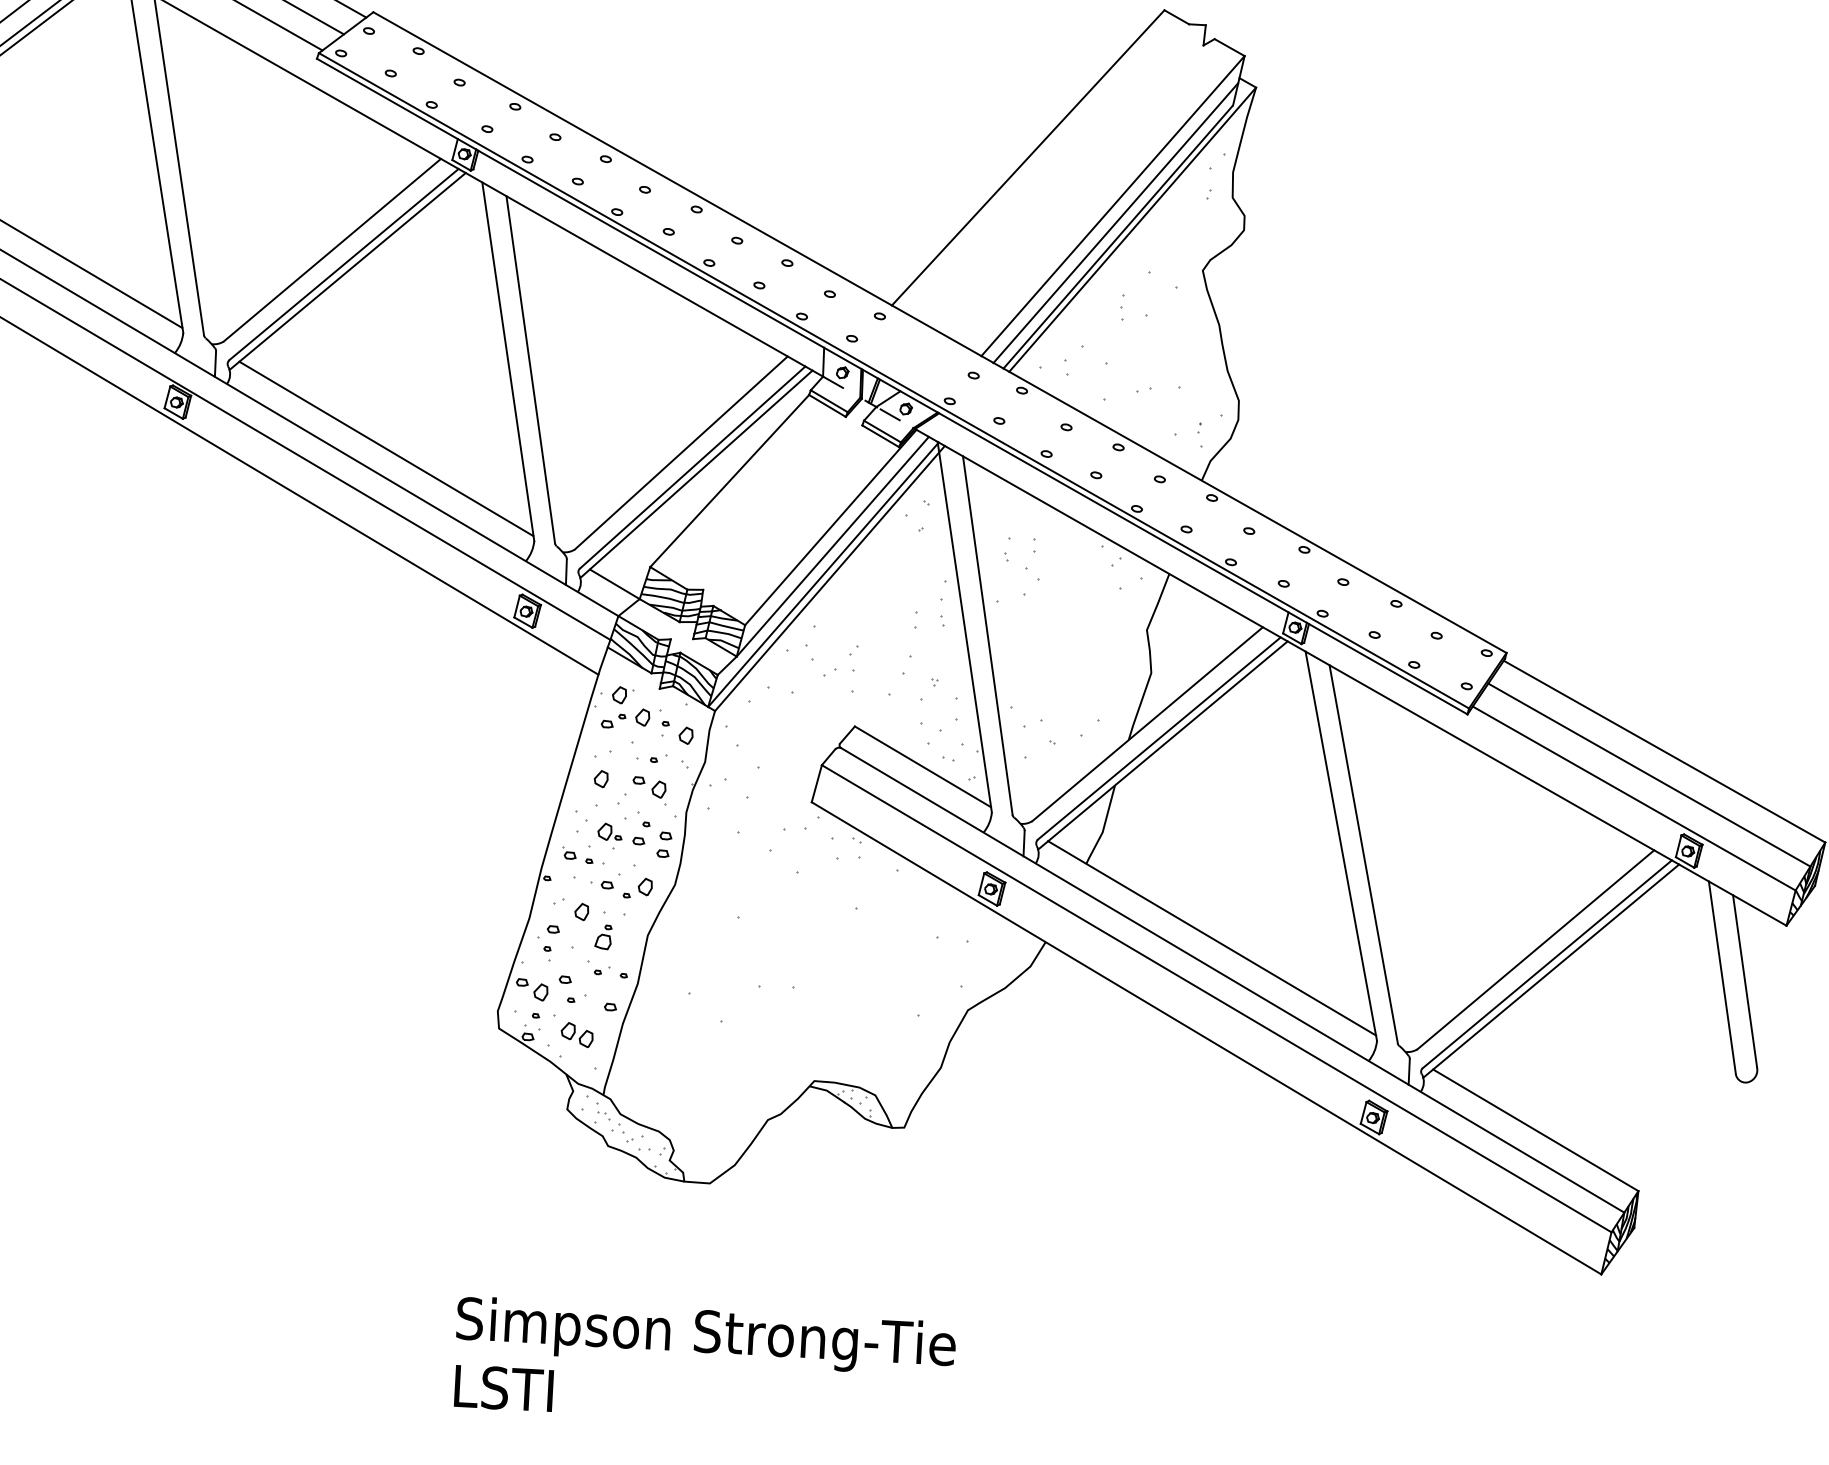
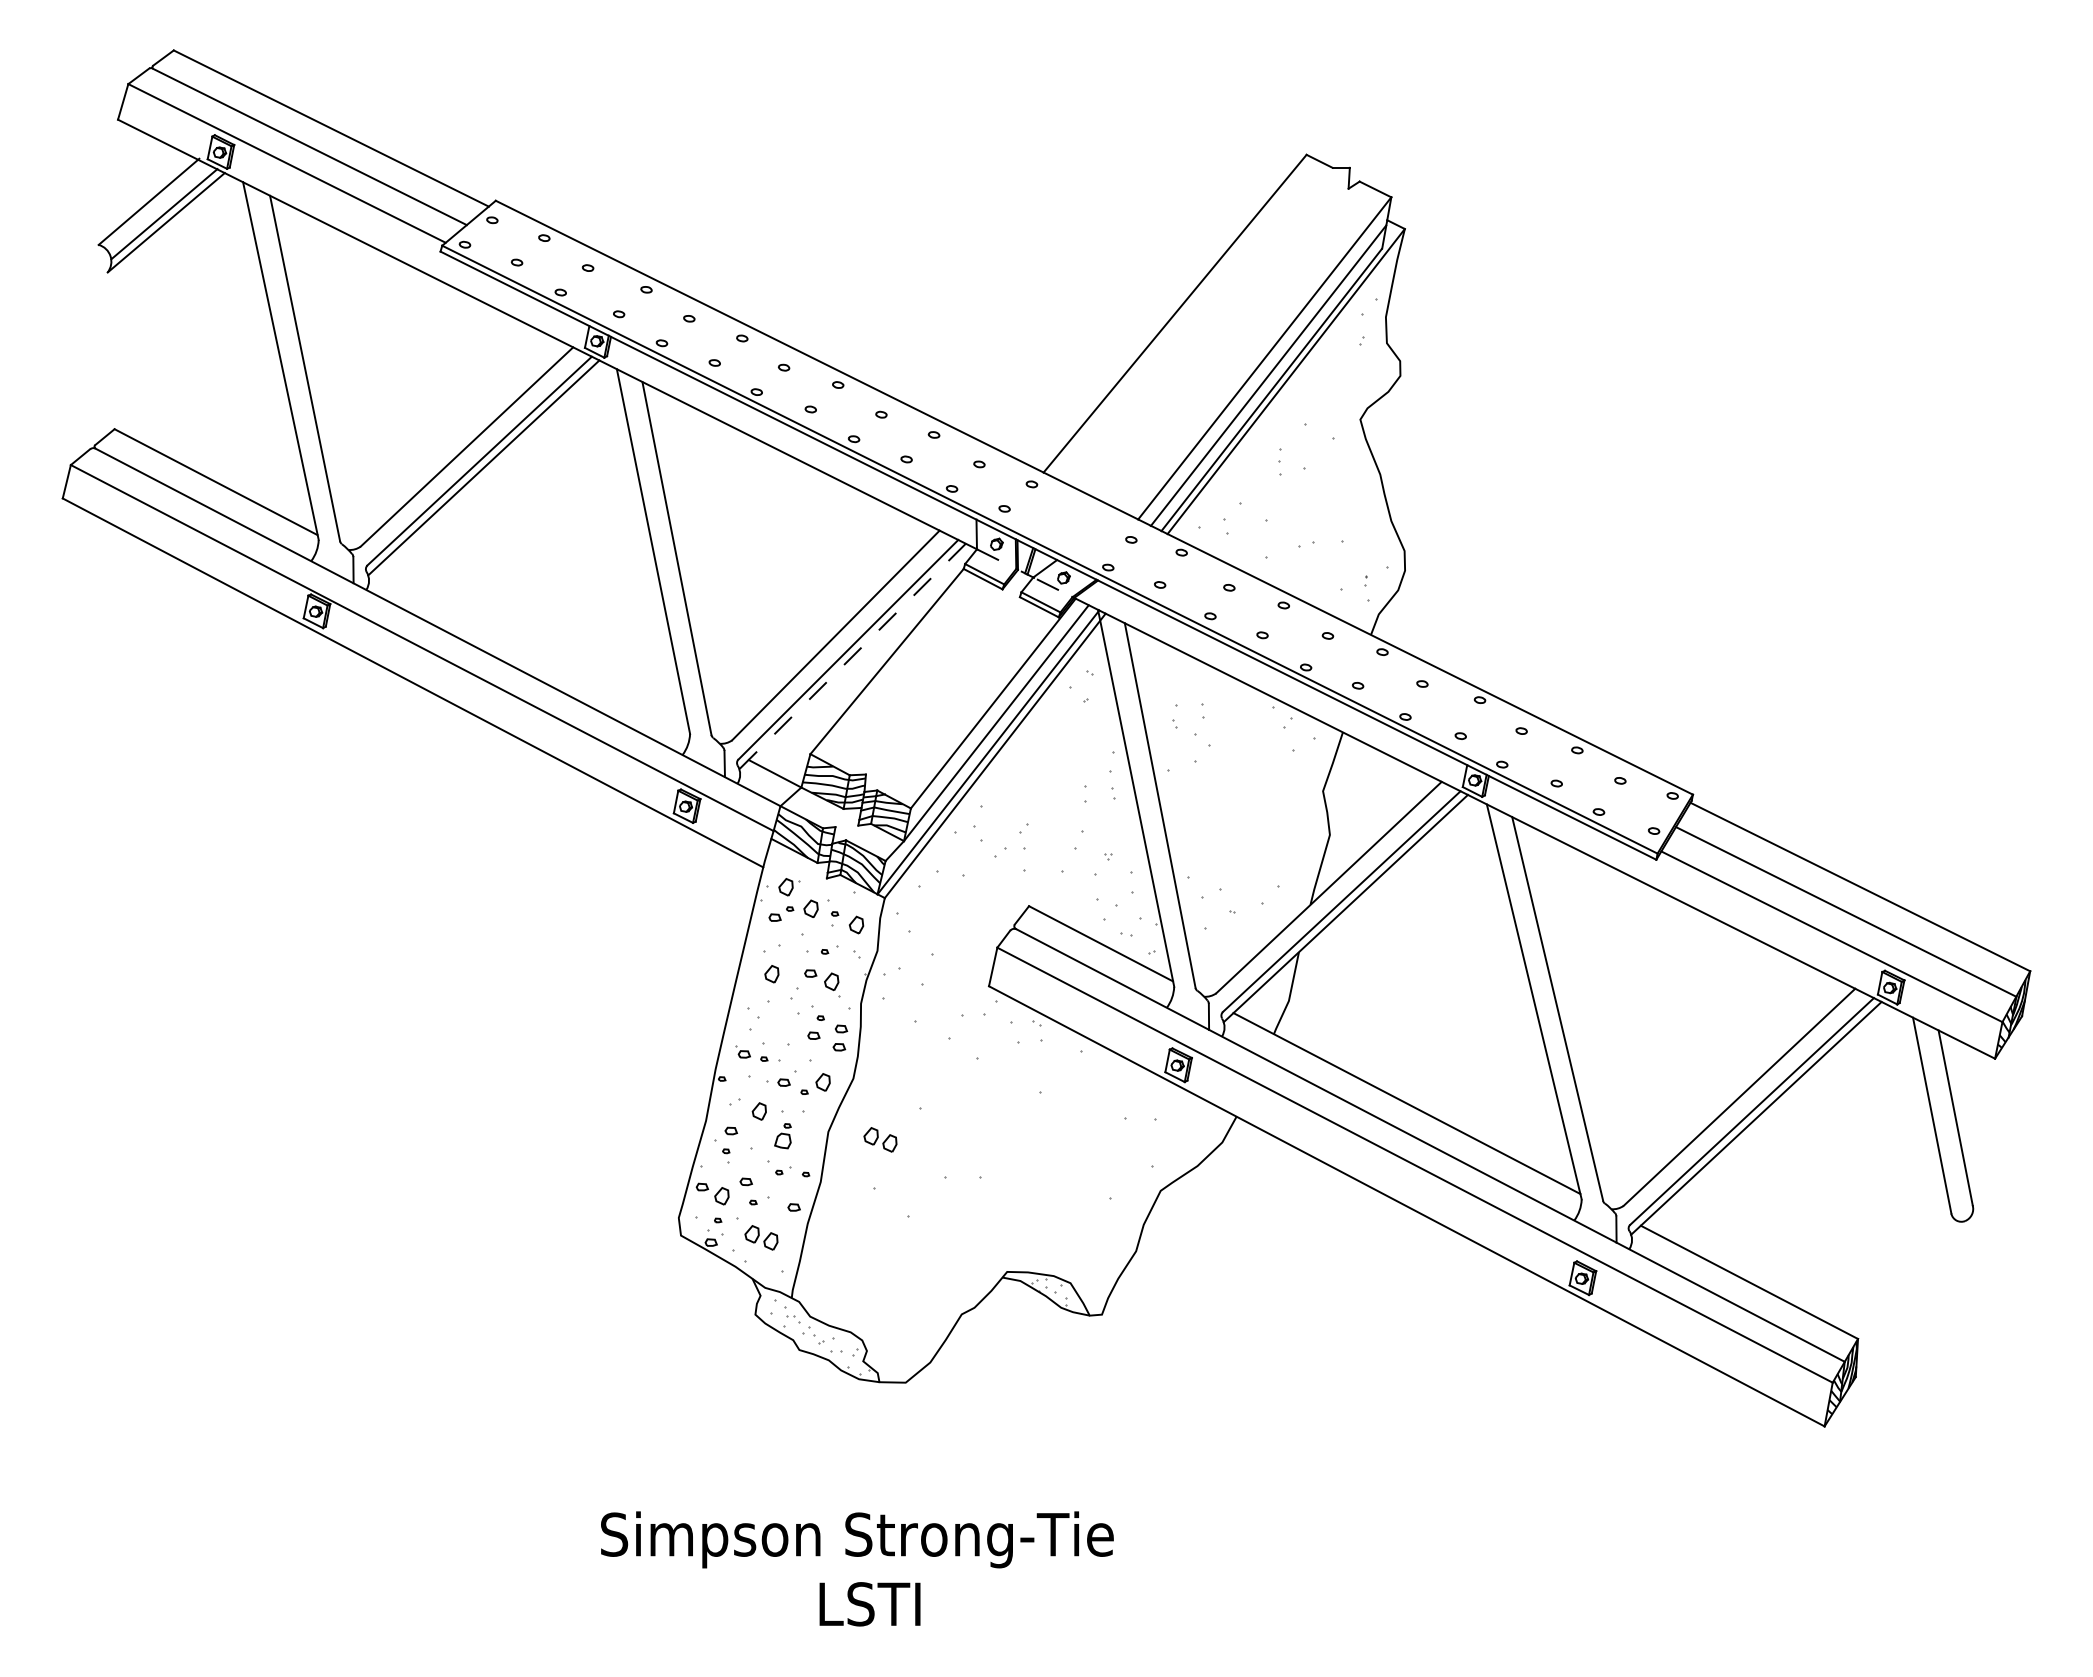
line: (385, 448) -> (532, 647), removed
line: (696, 474) -> (852, 656), solid -> dashed
part: (609, 831) -> (783, 1027), removed
part: (698, 945) -> (880, 1139), added
text: (706, 1336) -> (857, 1539), moved
text: (503, 1388) -> (869, 1604), moved

